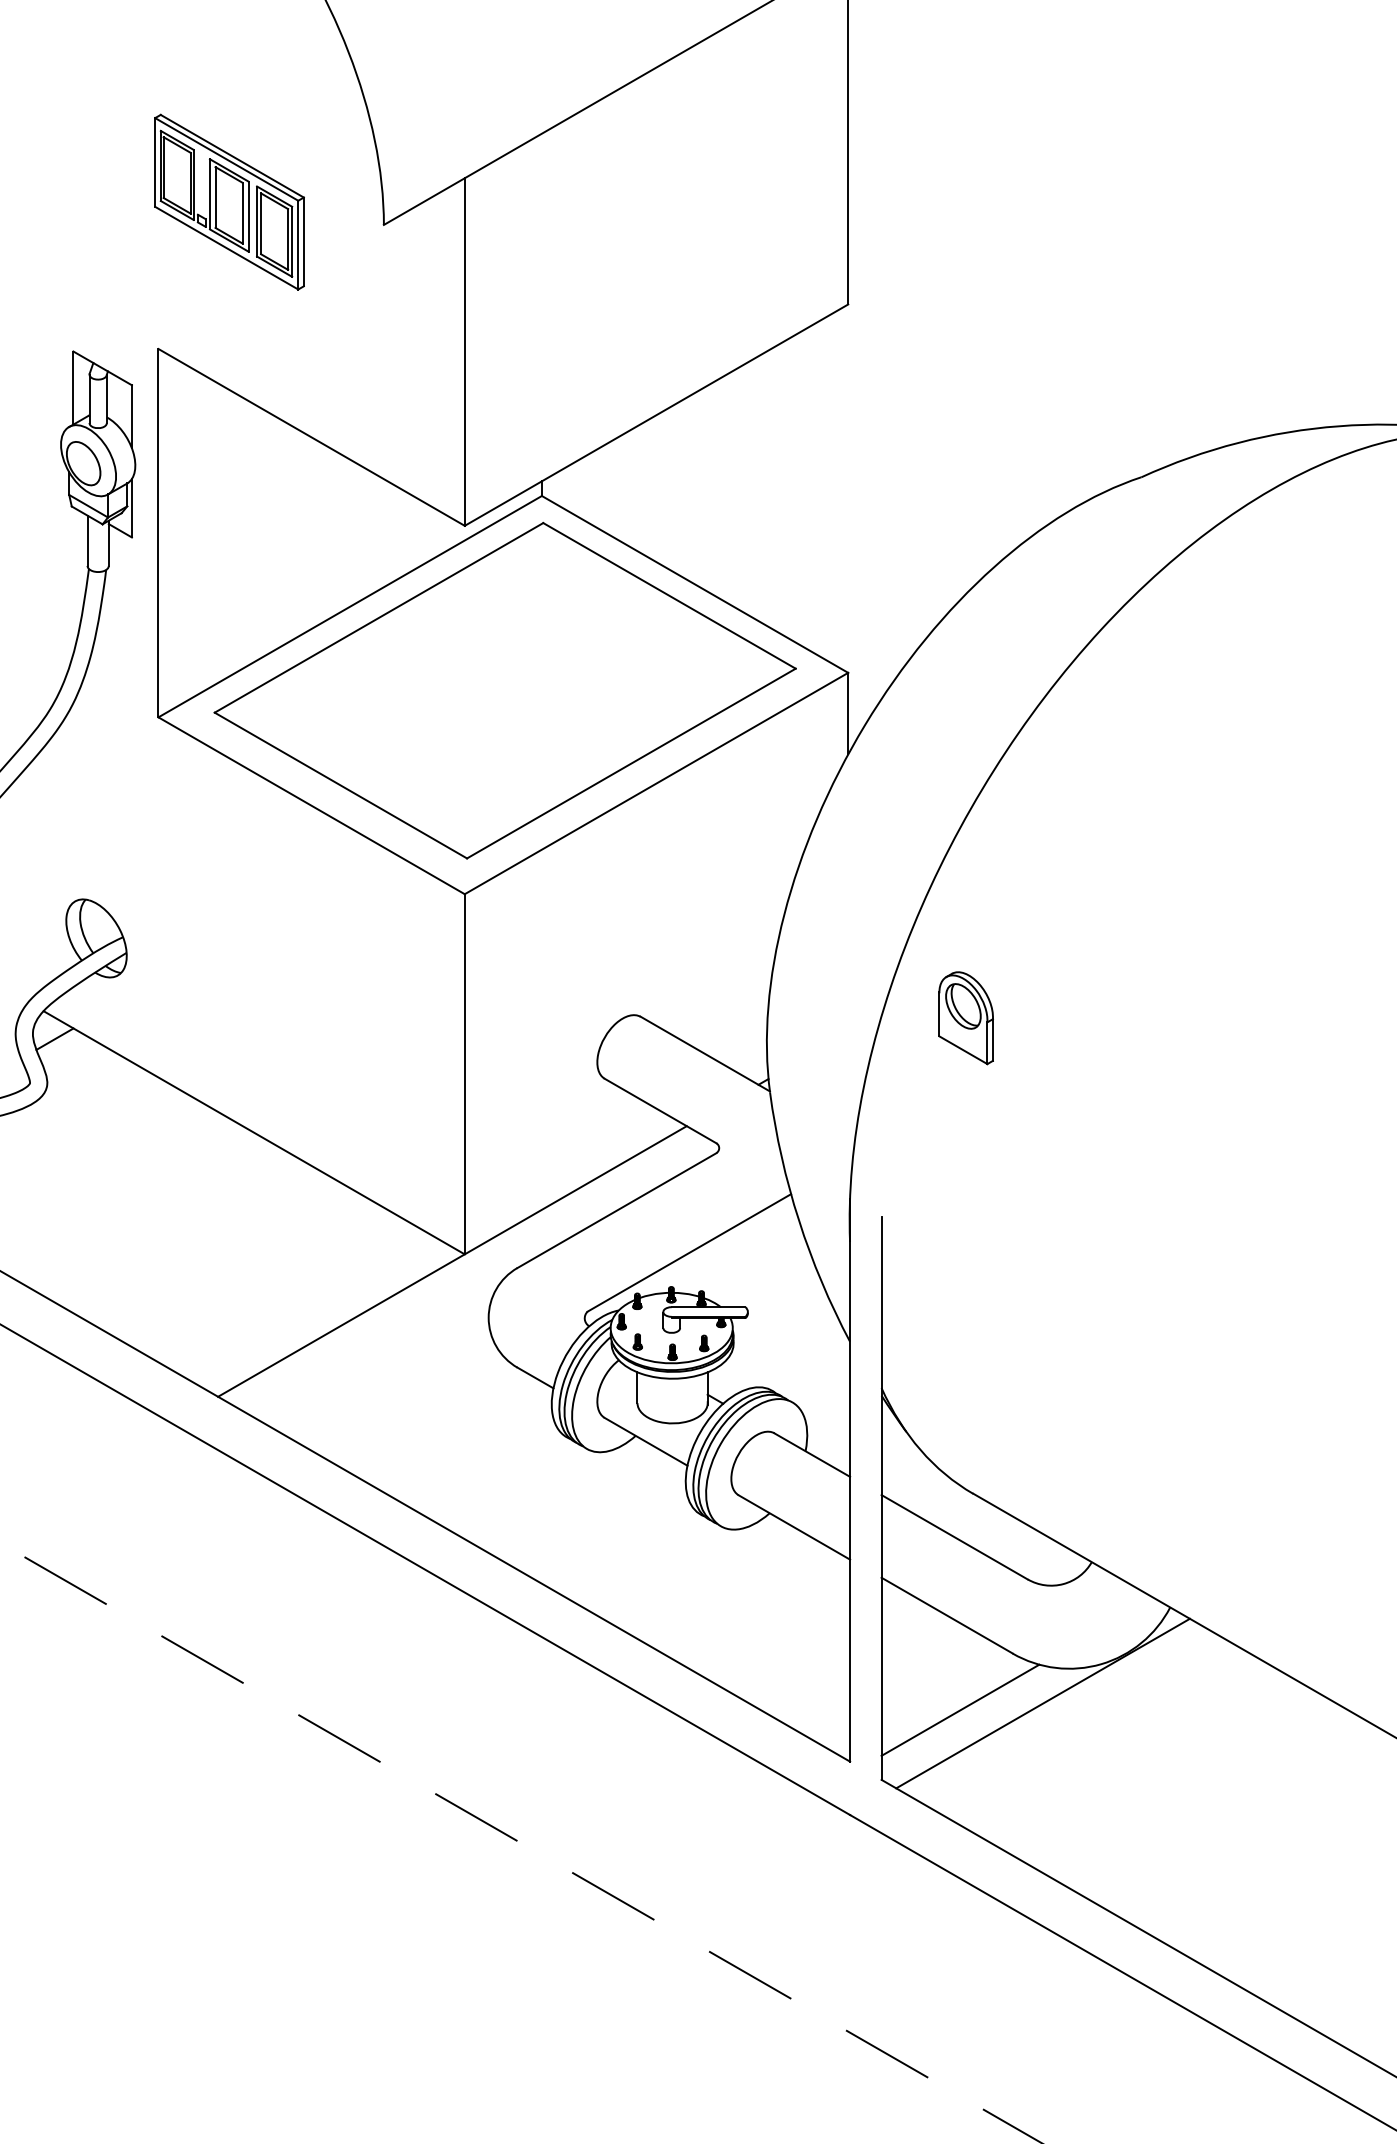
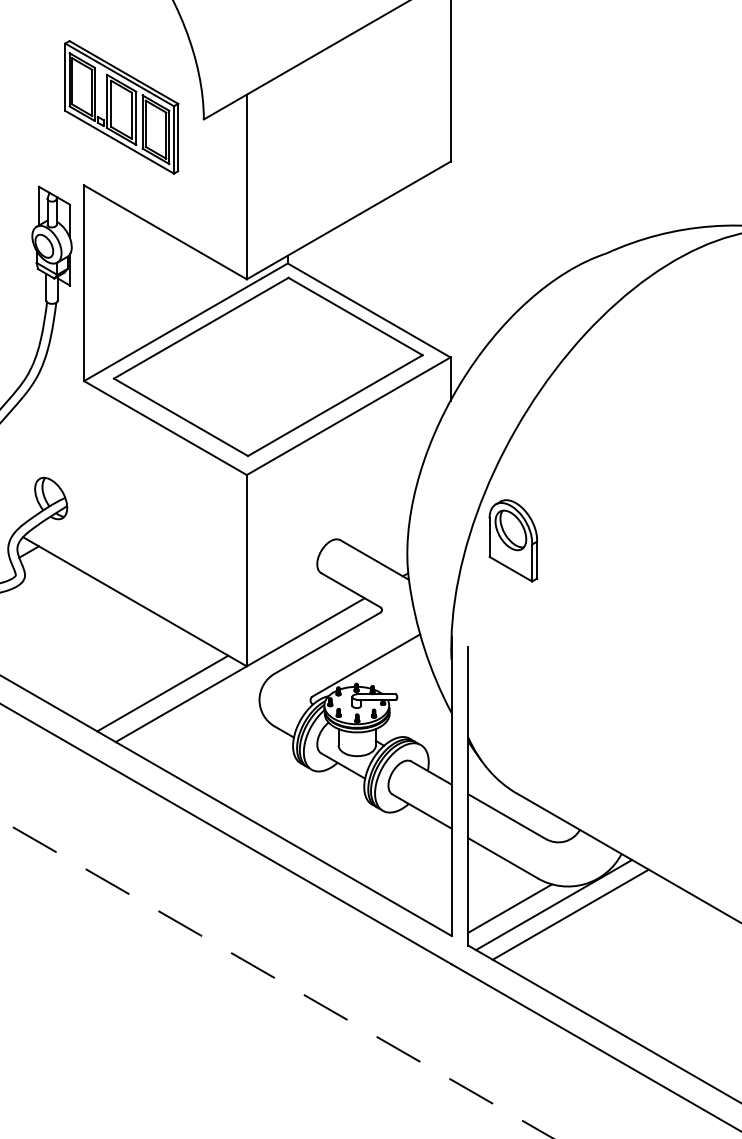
part: (228, 202) -> (121, 107), size x1.43
part: (964, 1017) -> (512, 540), size x1.67
line: (306, 1305) -> (162, 693), added
line: (1074, 1721) -> (570, 914), added

